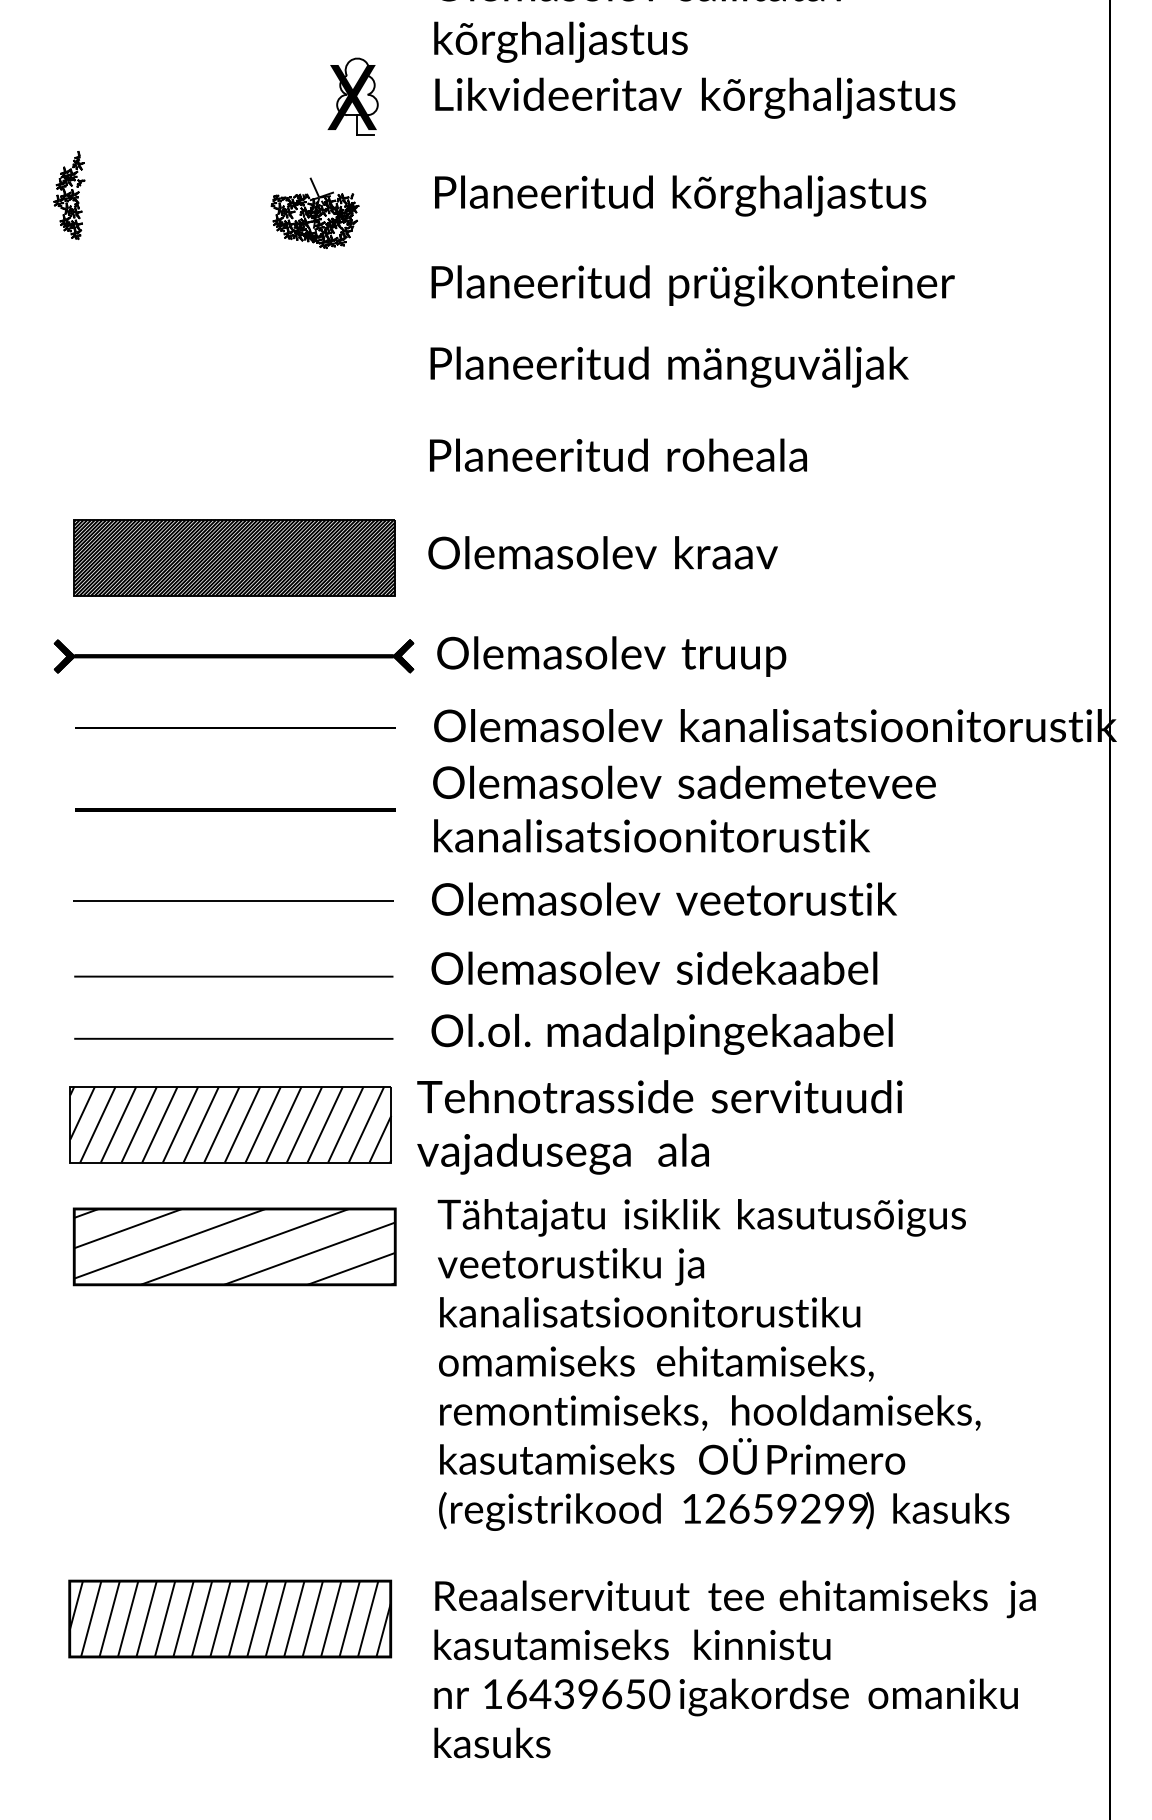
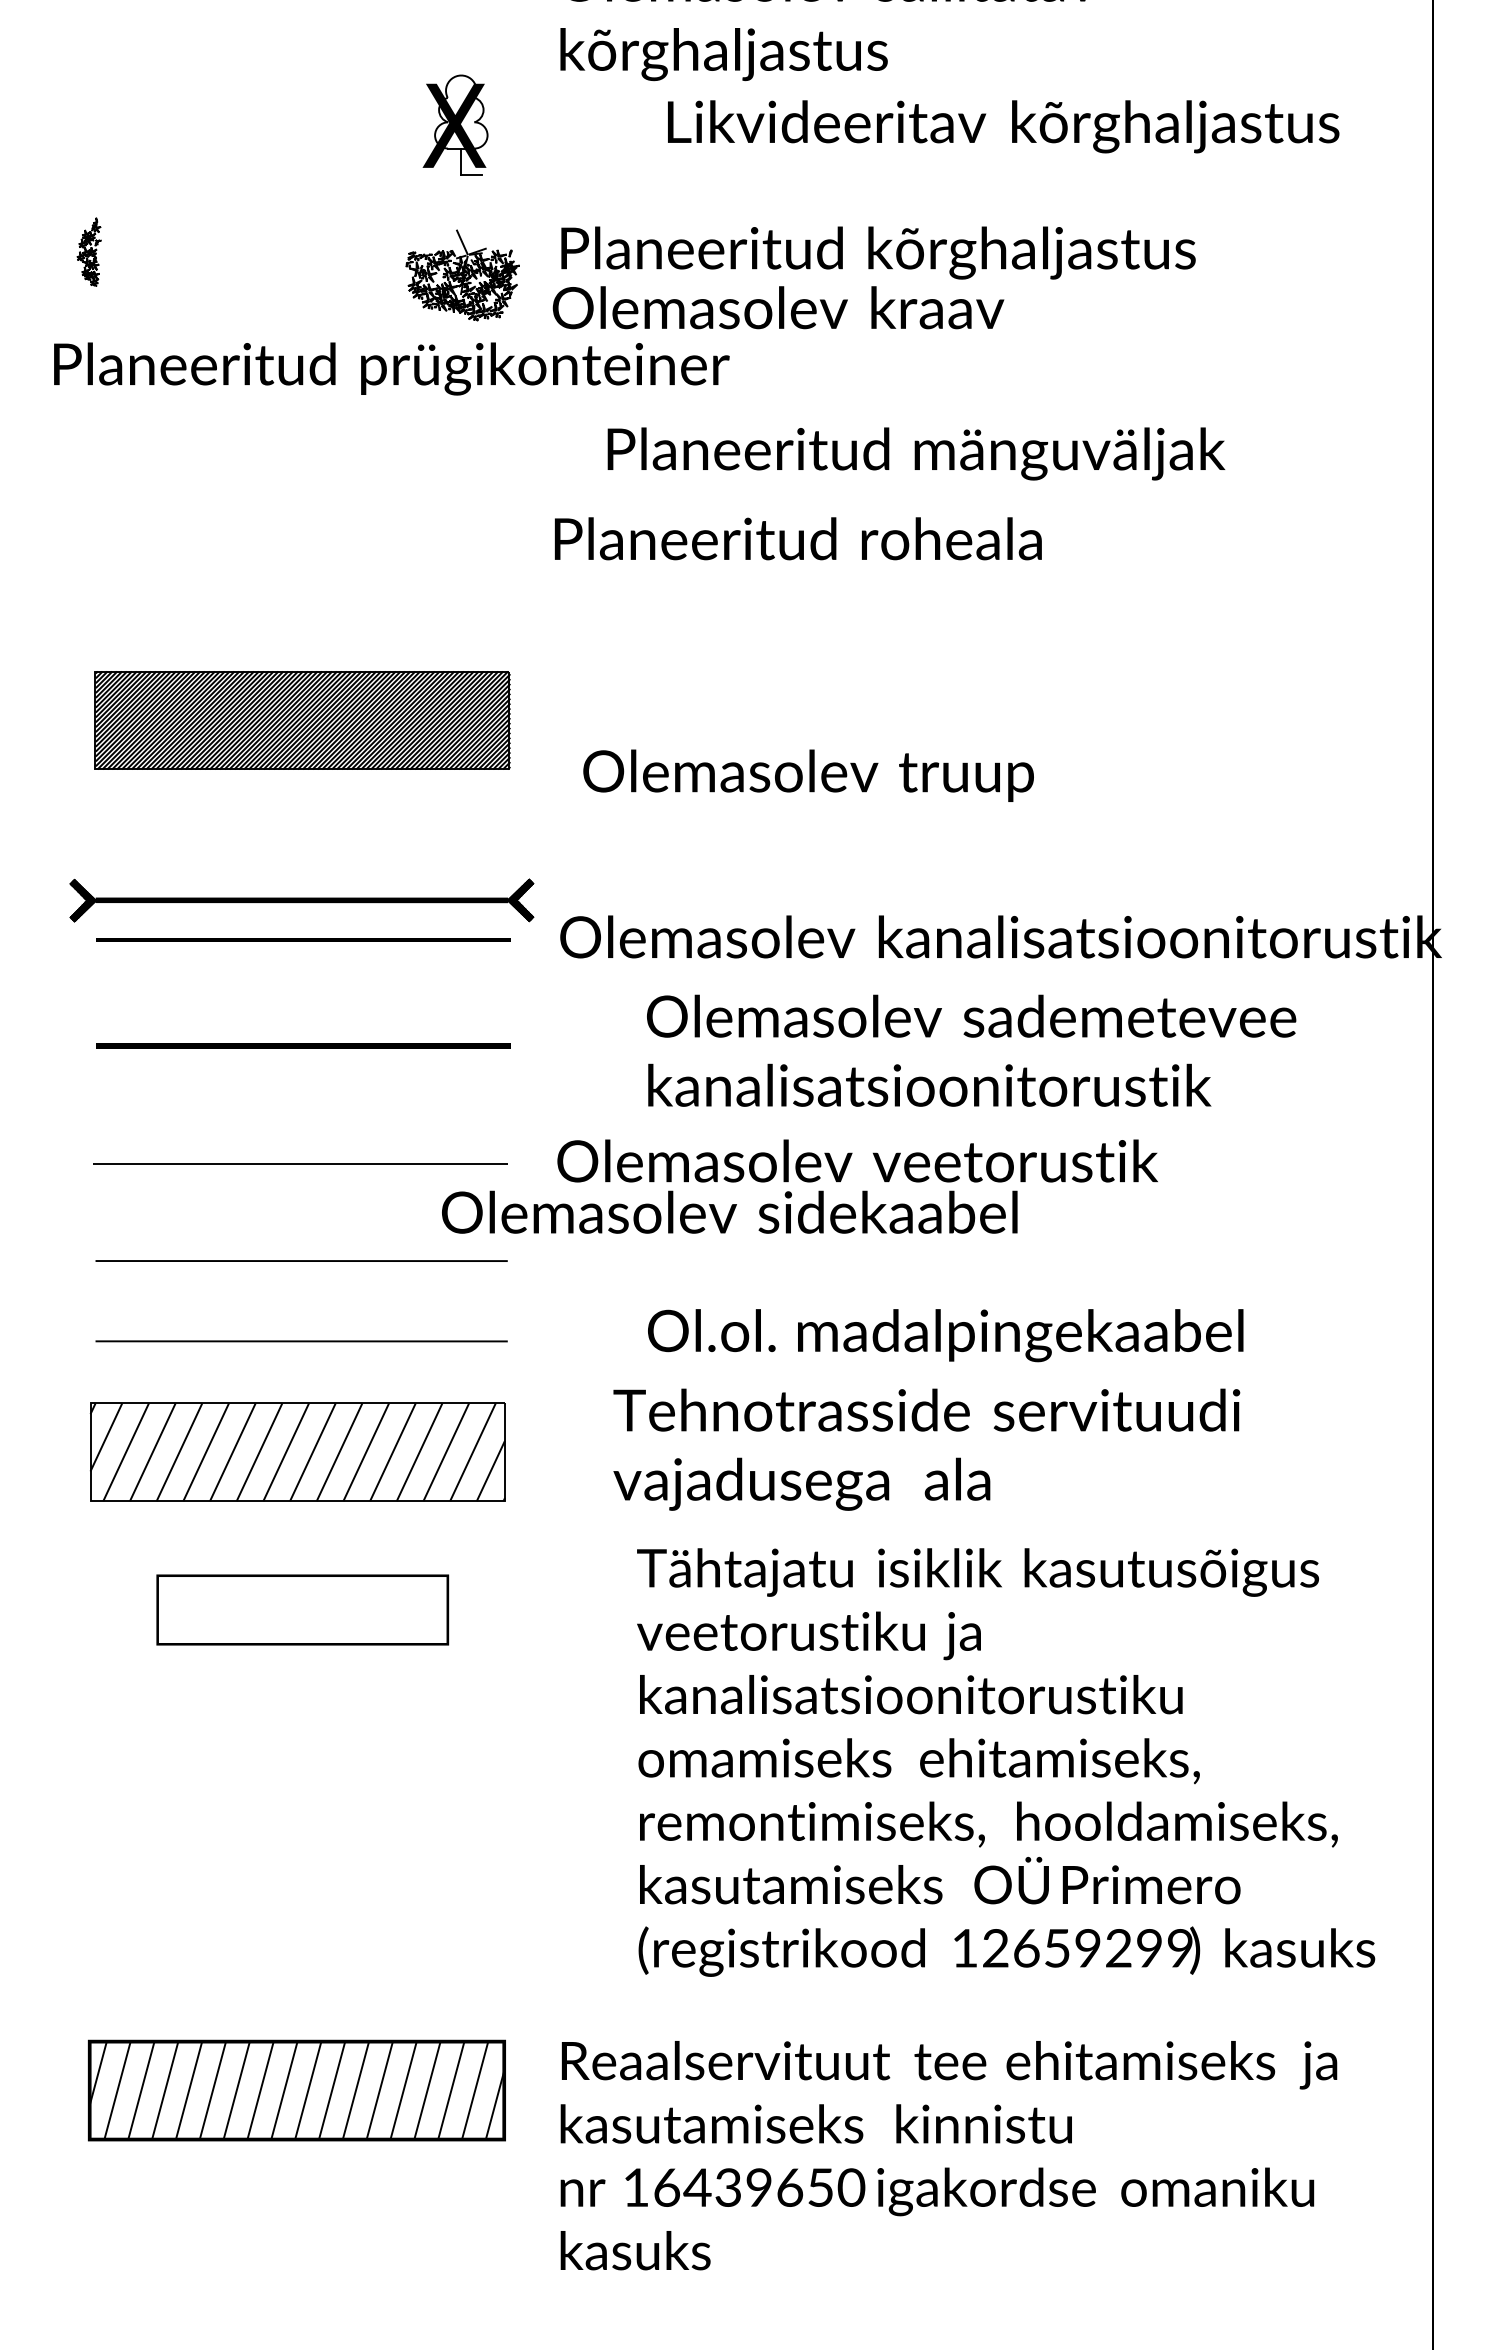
text: (695, 98) -> (1003, 126), moved
part: (68, 194) -> (88, 251), size x0.6
part: (315, 213) -> (462, 275), moved
text: (692, 285) -> (391, 368), moved
text: (669, 366) -> (916, 453), moved
text: (617, 455) -> (797, 538), moved
text: (603, 552) -> (778, 307), moved
part: (233, 656) -> (301, 900), moved
text: (611, 656) -> (808, 775), moved
text: (684, 808) -> (971, 1050), moved
text: (654, 967) -> (729, 1211), moved
text: (661, 1034) -> (945, 1335), moved
text: (659, 1127) -> (926, 1449), moved
part: (234, 1246) -> (302, 1609), size x0.7
text: (723, 1364) -> (1006, 1762), moved

